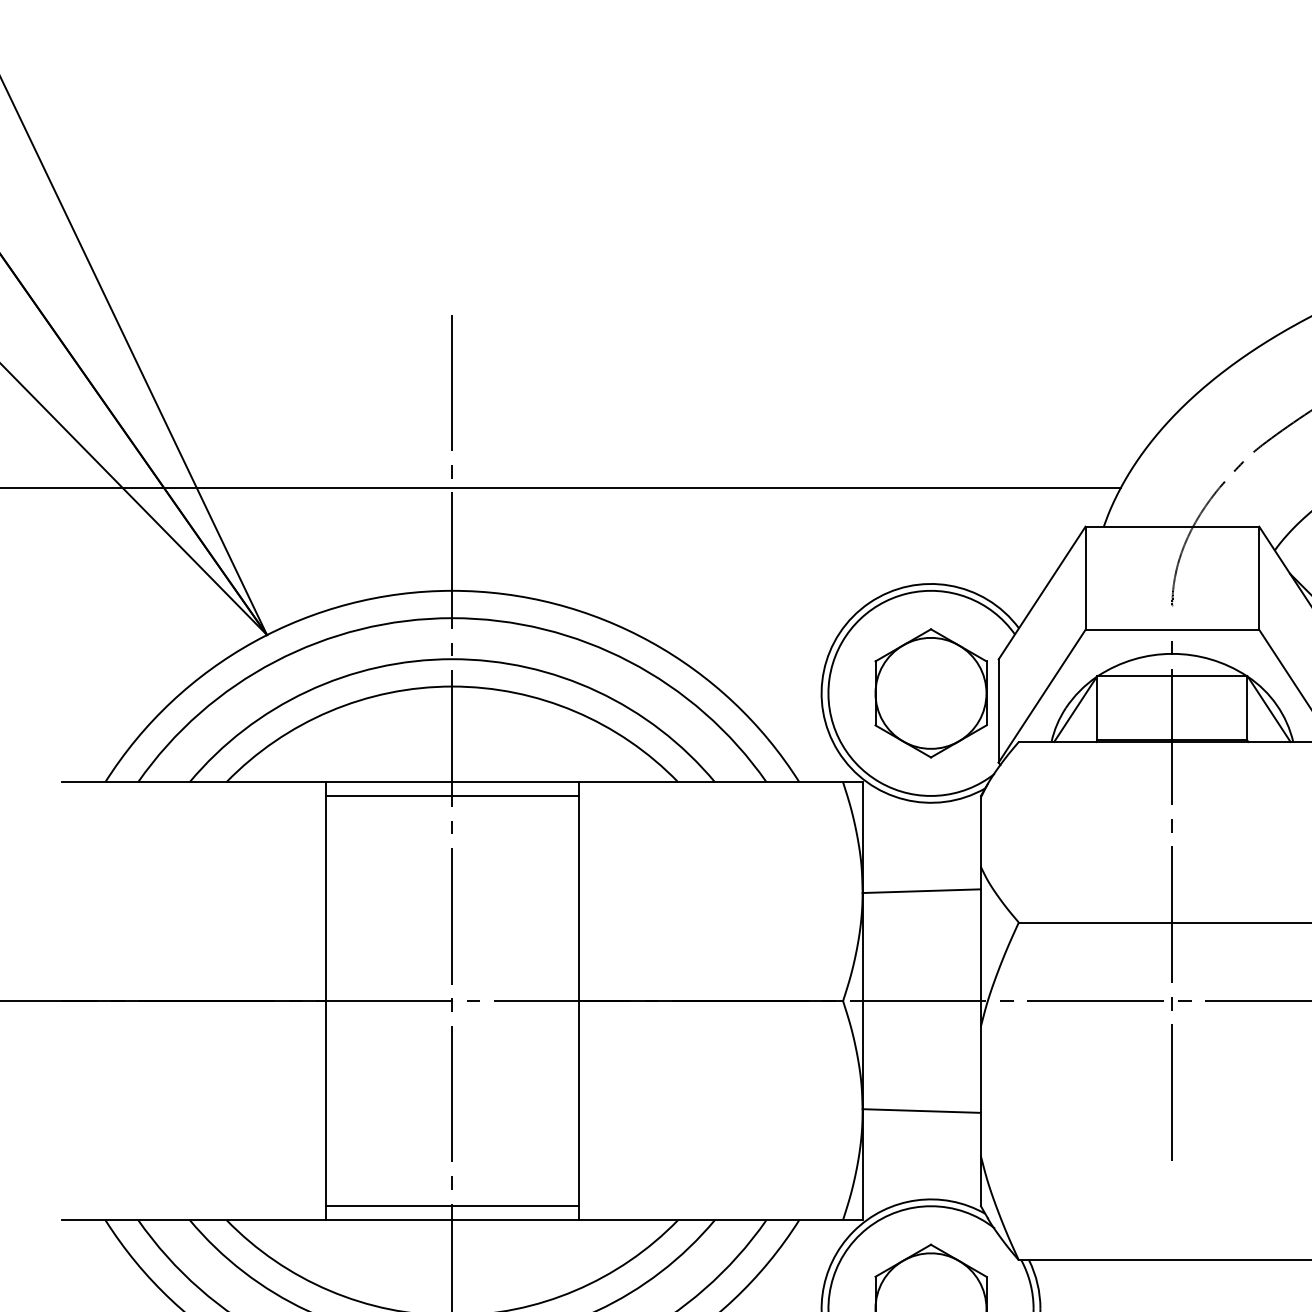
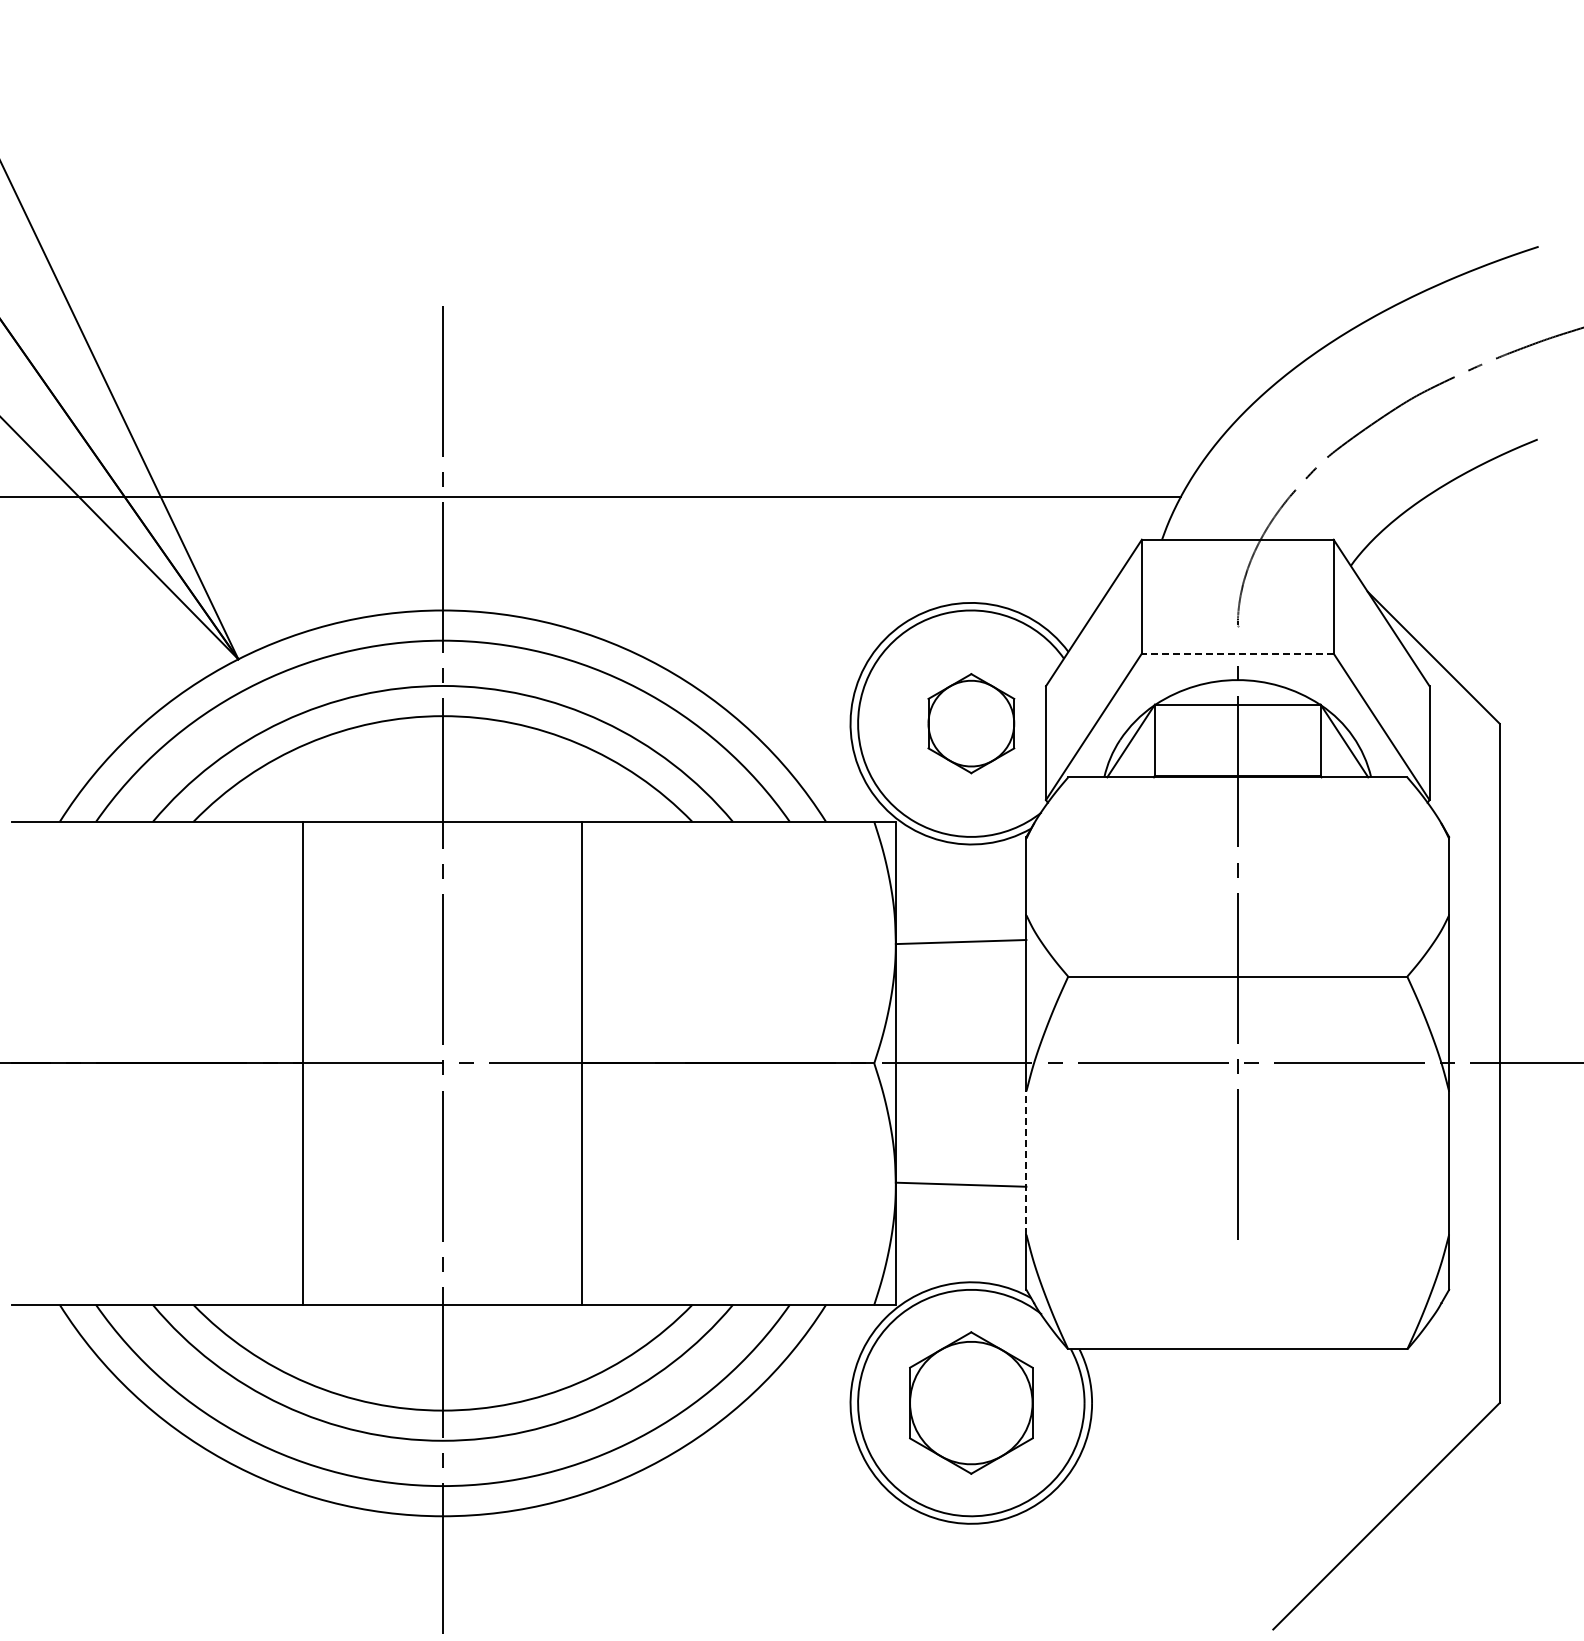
line: (1172, 629) -> (1237, 653), solid -> dashed
part: (931, 693) -> (971, 723), size x0.7
line: (451, 795) -> (442, 836), removed
line: (981, 1091) -> (1026, 1163), solid -> dashed
line: (451, 1205) -> (442, 1289), removed

